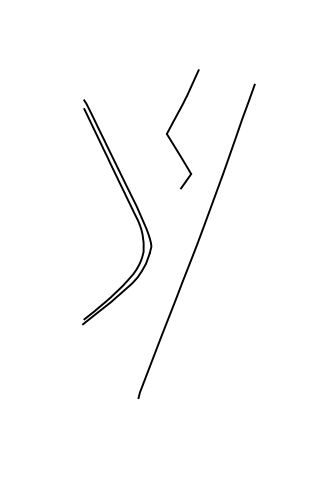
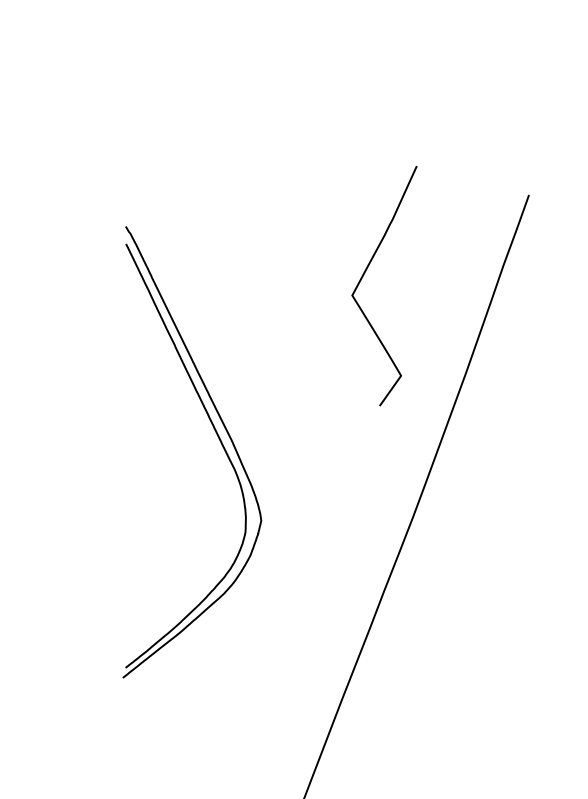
part: (129, 205) -> (217, 438), moved

